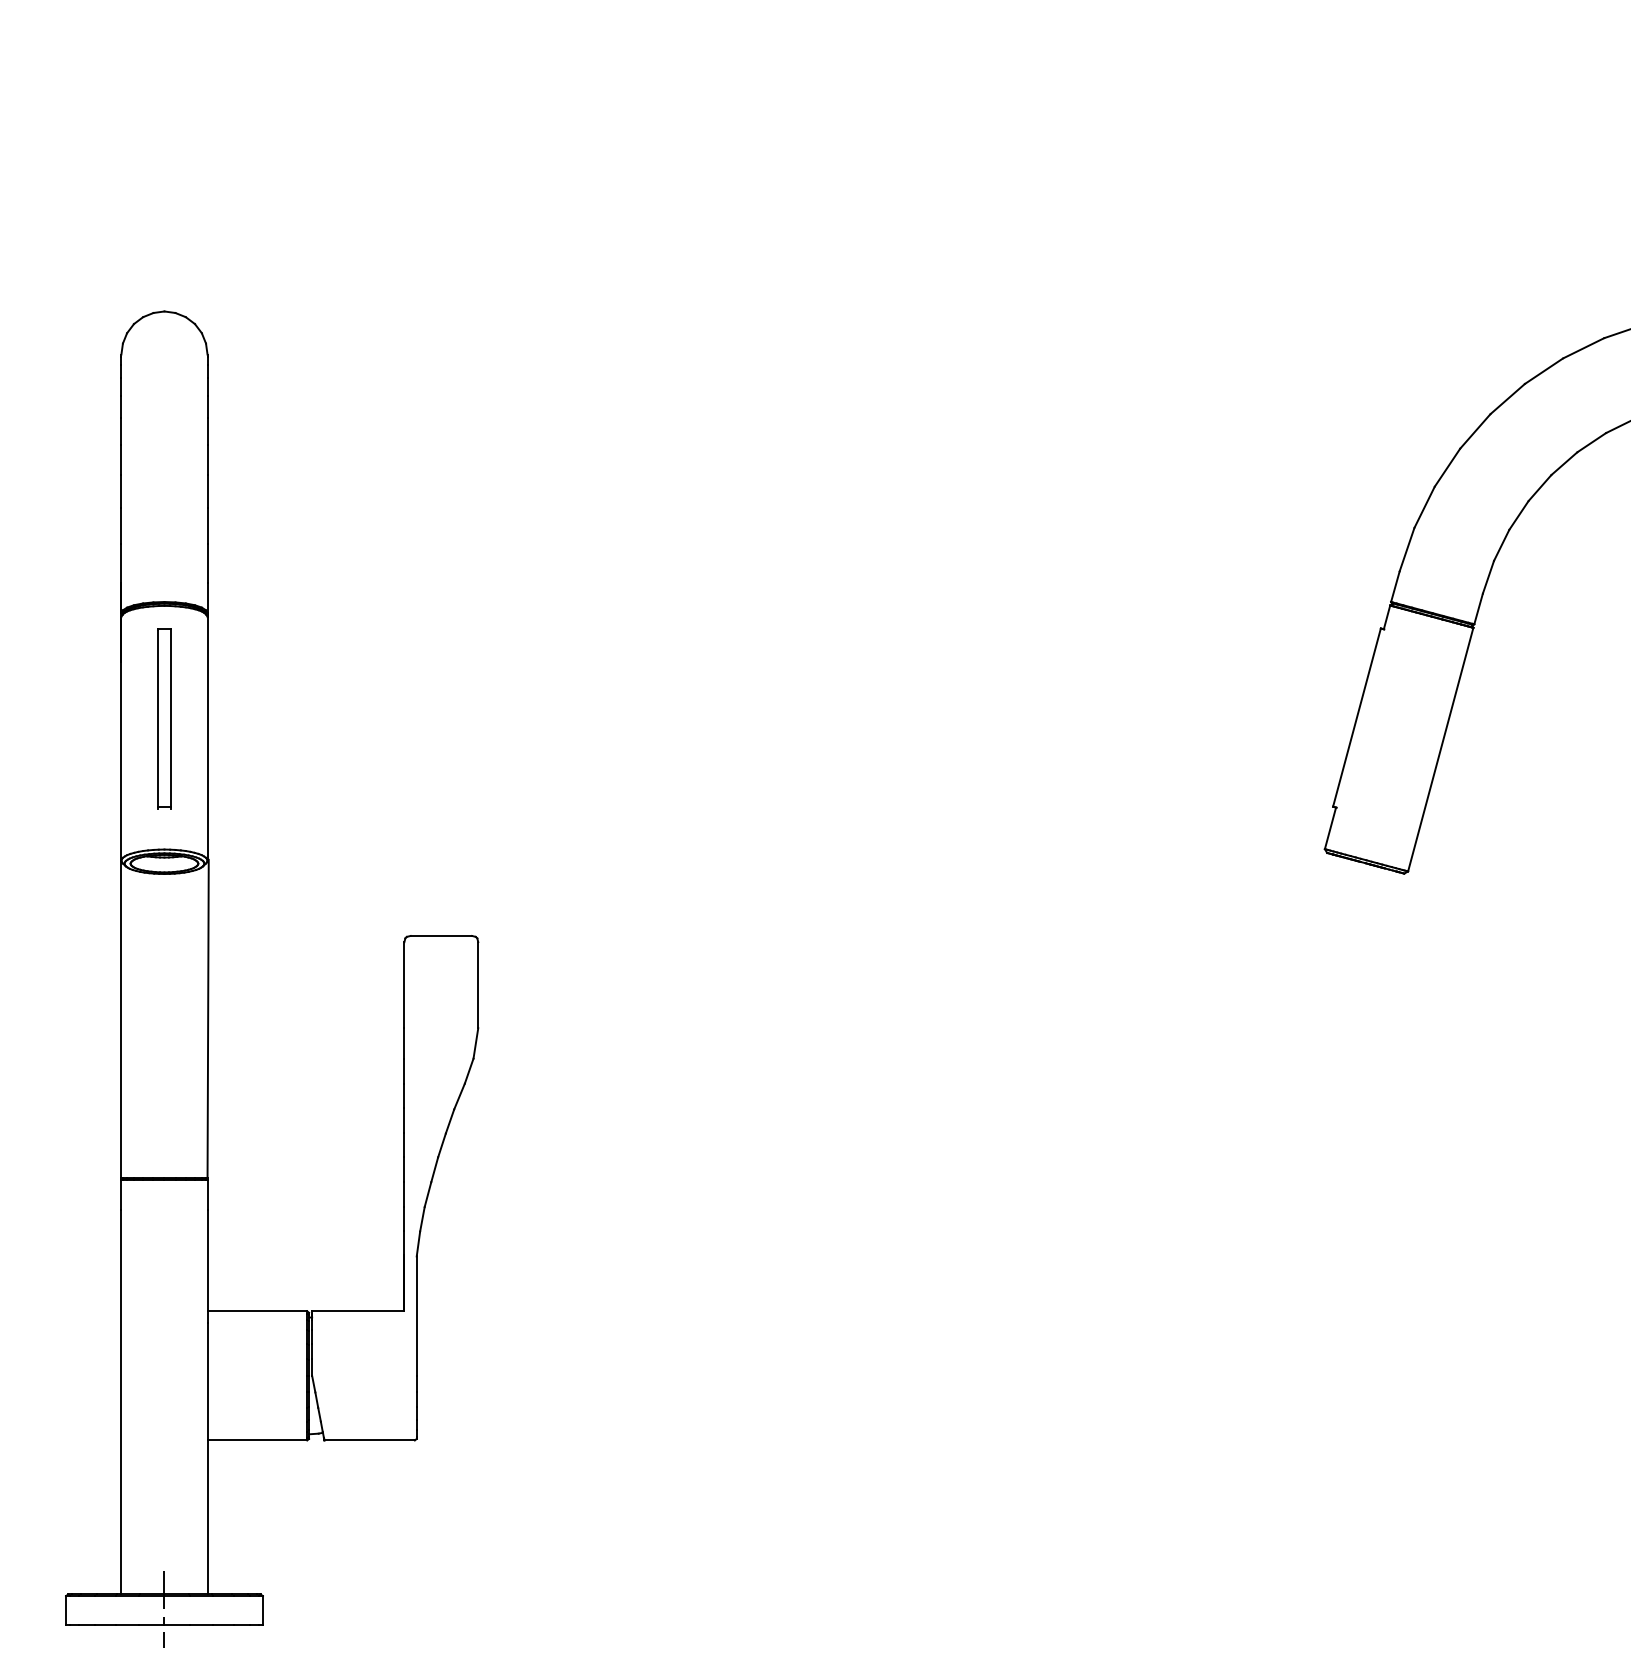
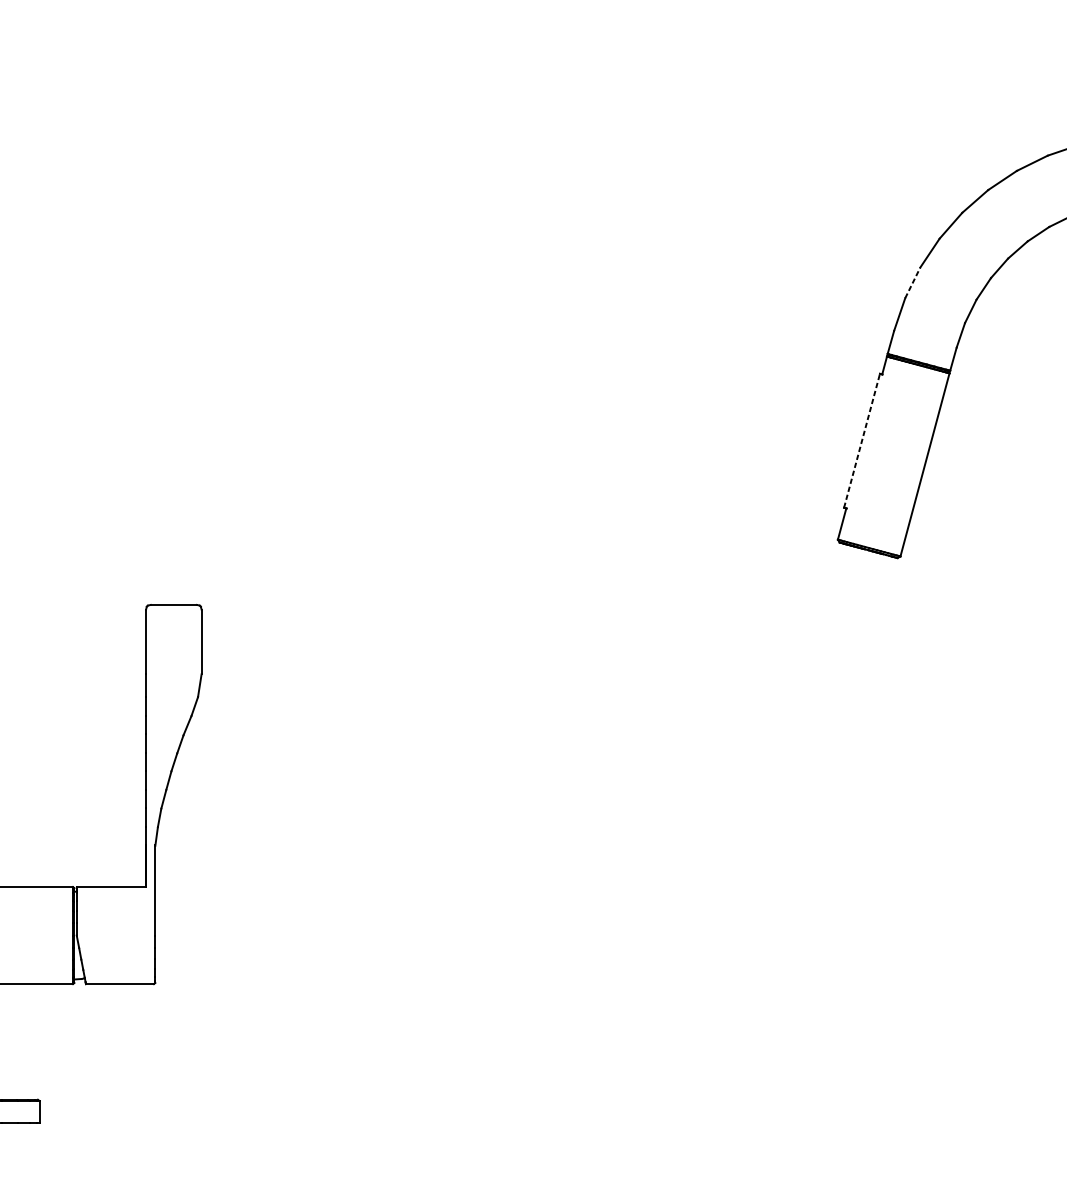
line: (1424, 507) -> (912, 282), solid -> dashed
line: (1357, 717) -> (862, 440), solid -> dashed

